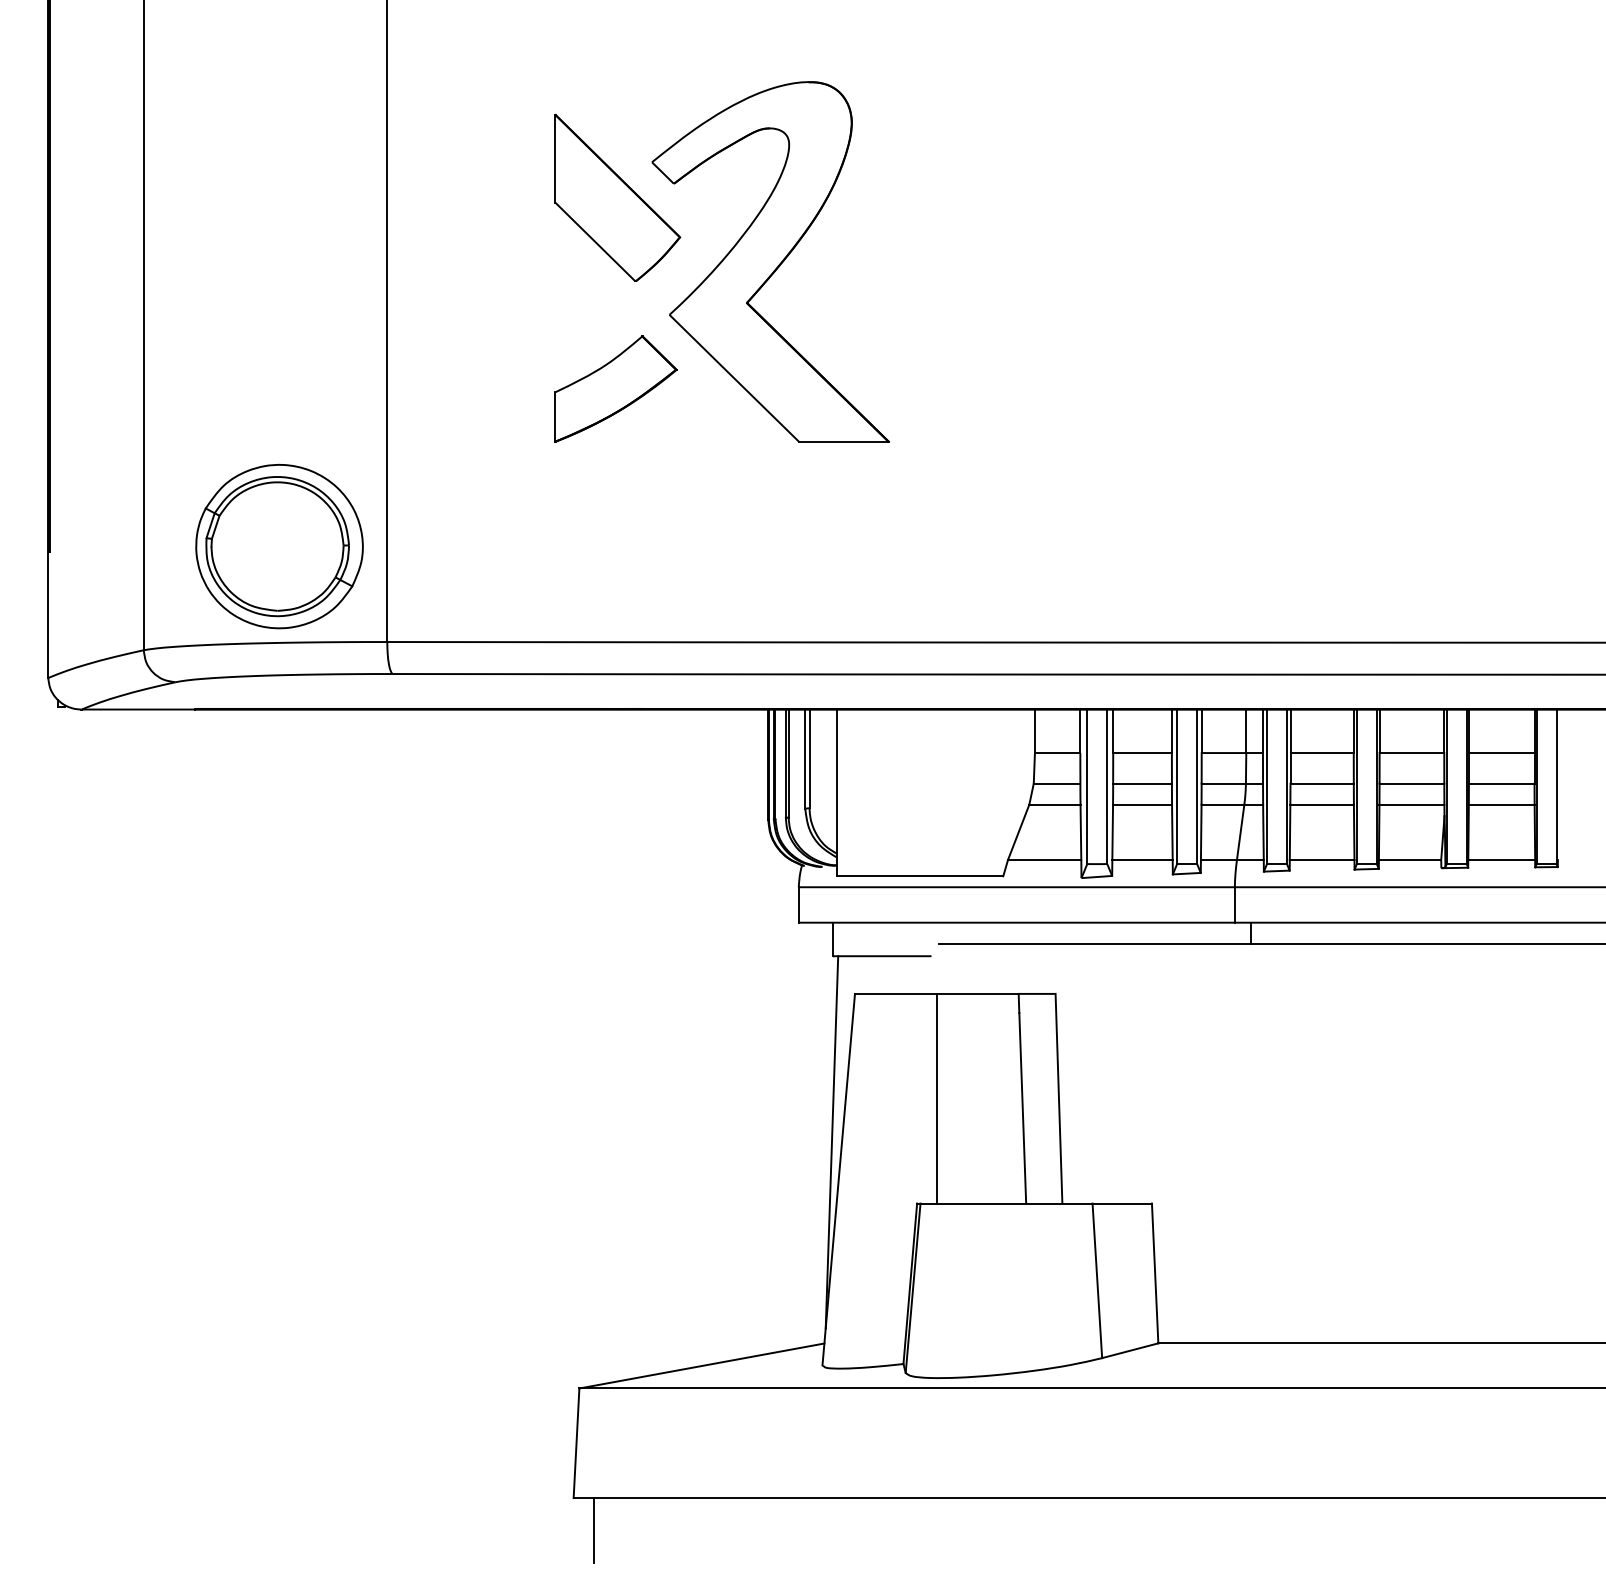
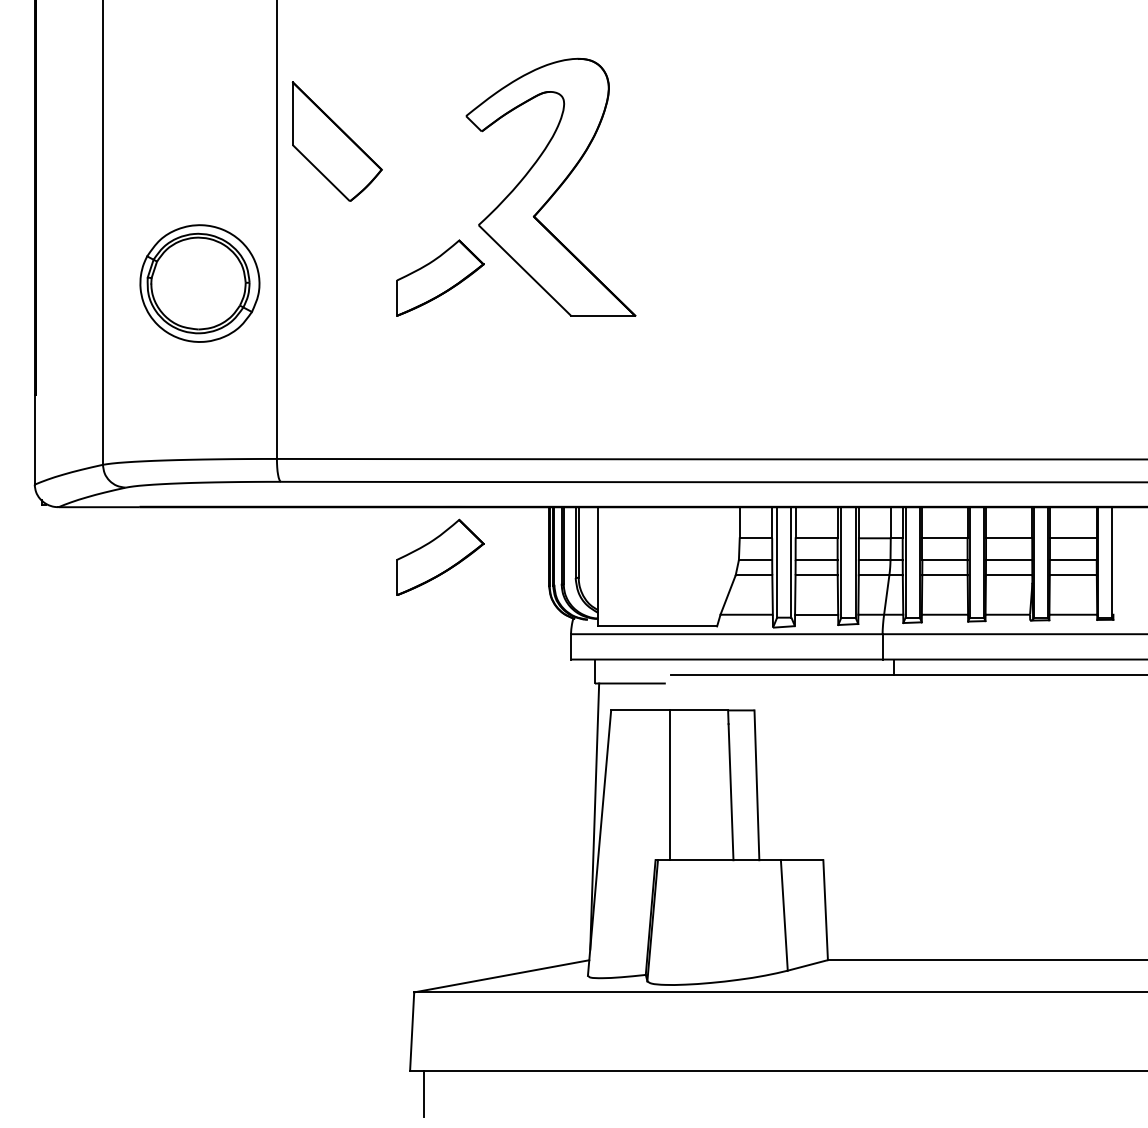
part: (617, 197) -> (337, 141), moved
part: (279, 546) -> (199, 283), moved
part: (615, 779) -> (440, 557), added

